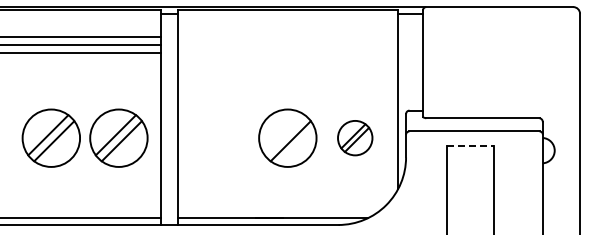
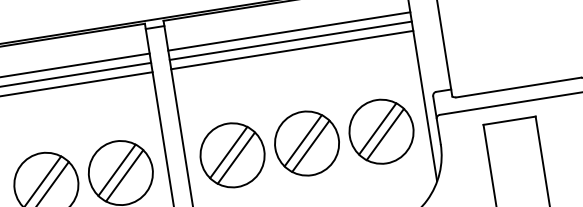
line: (287, 36) -> (288, 31), added
line: (287, 45) -> (290, 41), added
line: (287, 53) -> (291, 50), added
line: (284, 135) -> (302, 141), added
part: (219, 137) -> (231, 154), added
part: (354, 137) -> (380, 131), size x1.67
line: (470, 146) -> (509, 120), dashed -> solid

